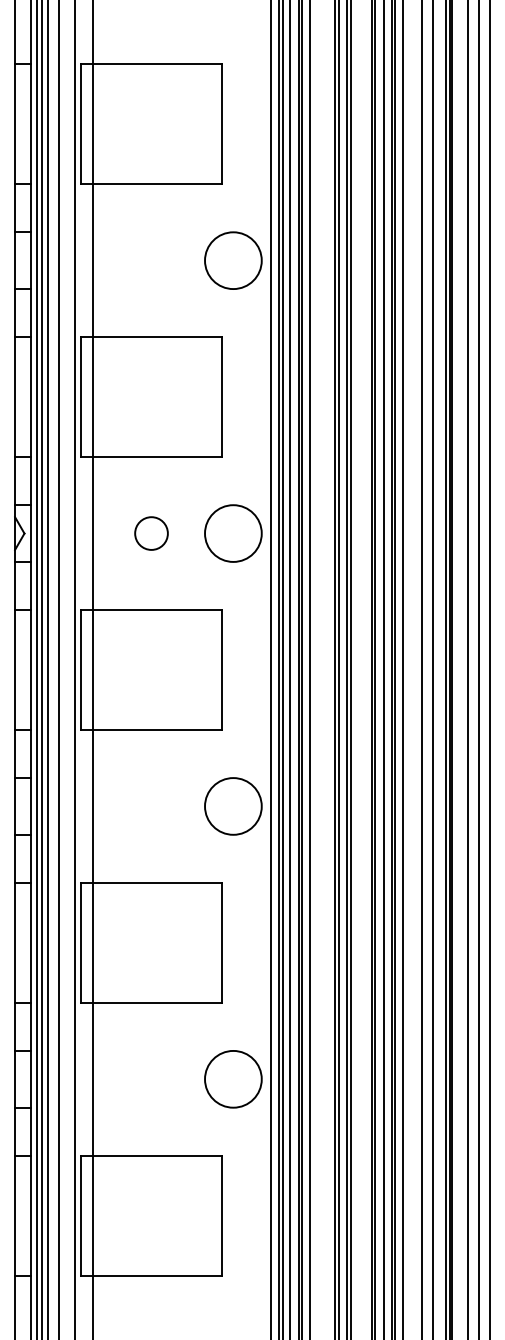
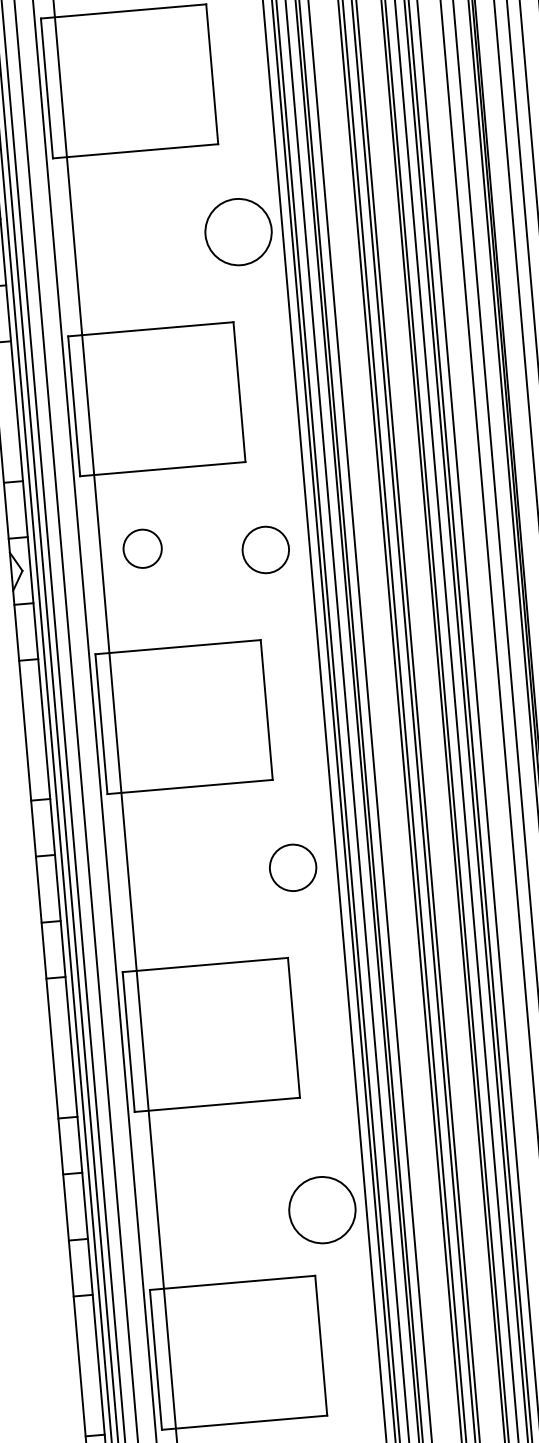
circle: (151, 533) -> (142, 548), moved
circle: (233, 533) -> (265, 549), size x0.7
circle: (233, 806) -> (293, 867), size x0.7
circle: (233, 1079) -> (322, 1210), moved

